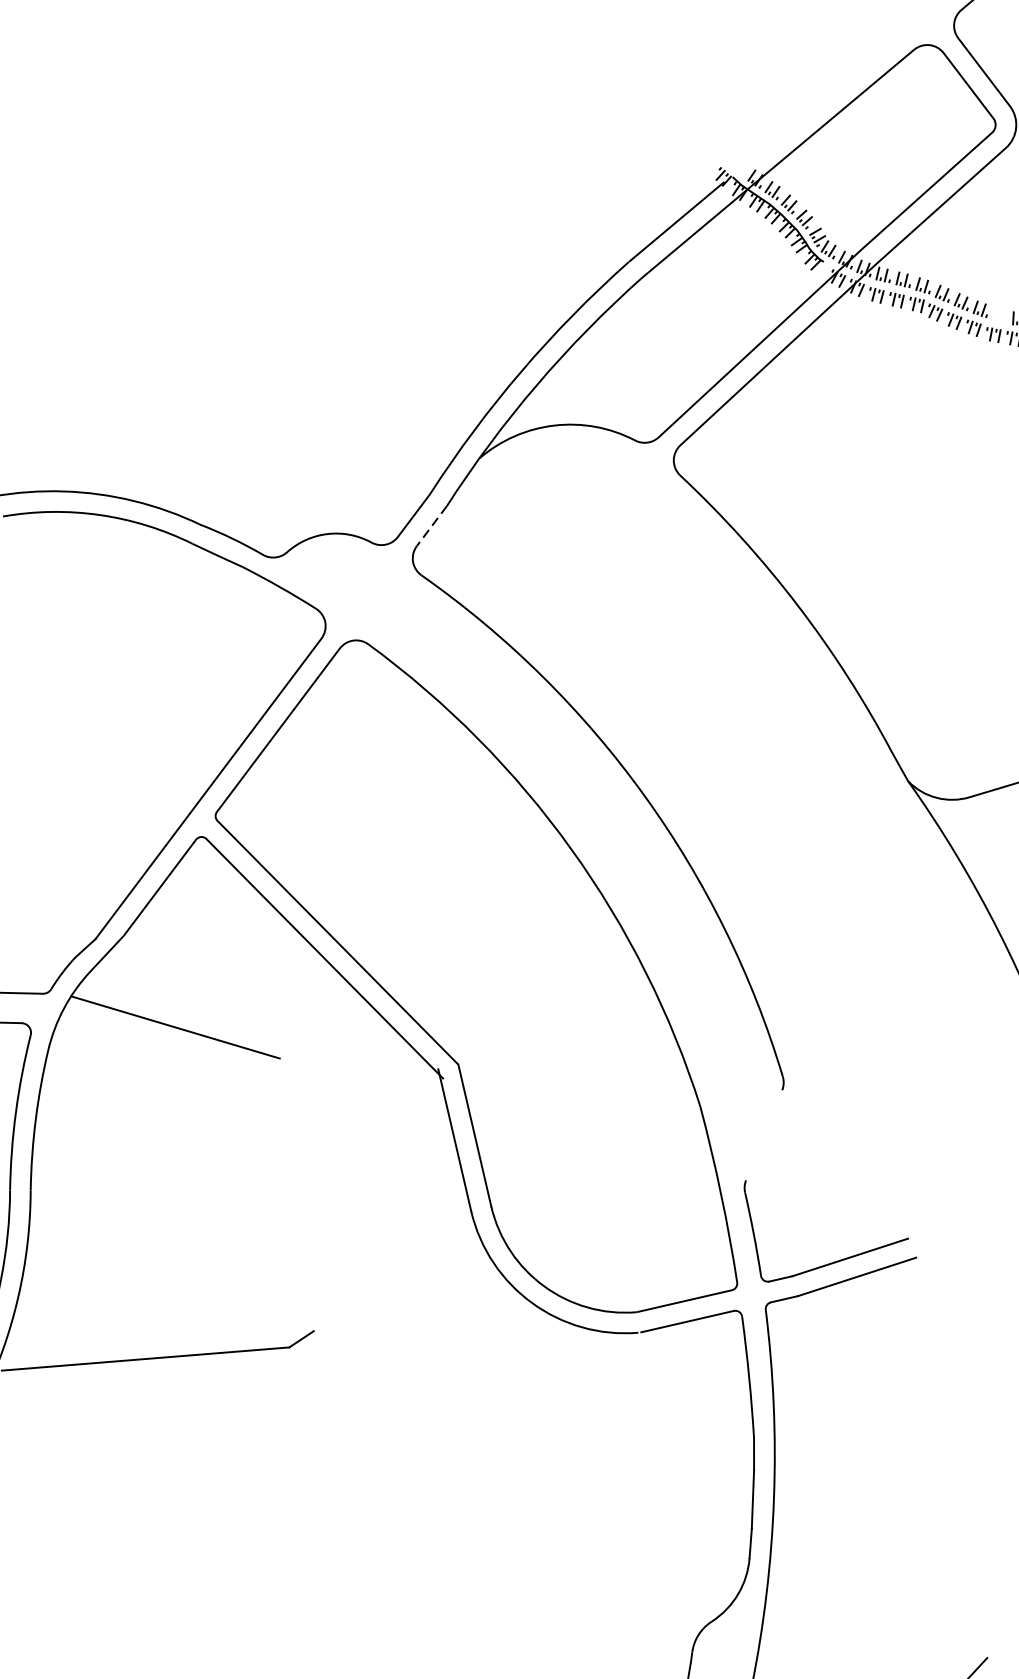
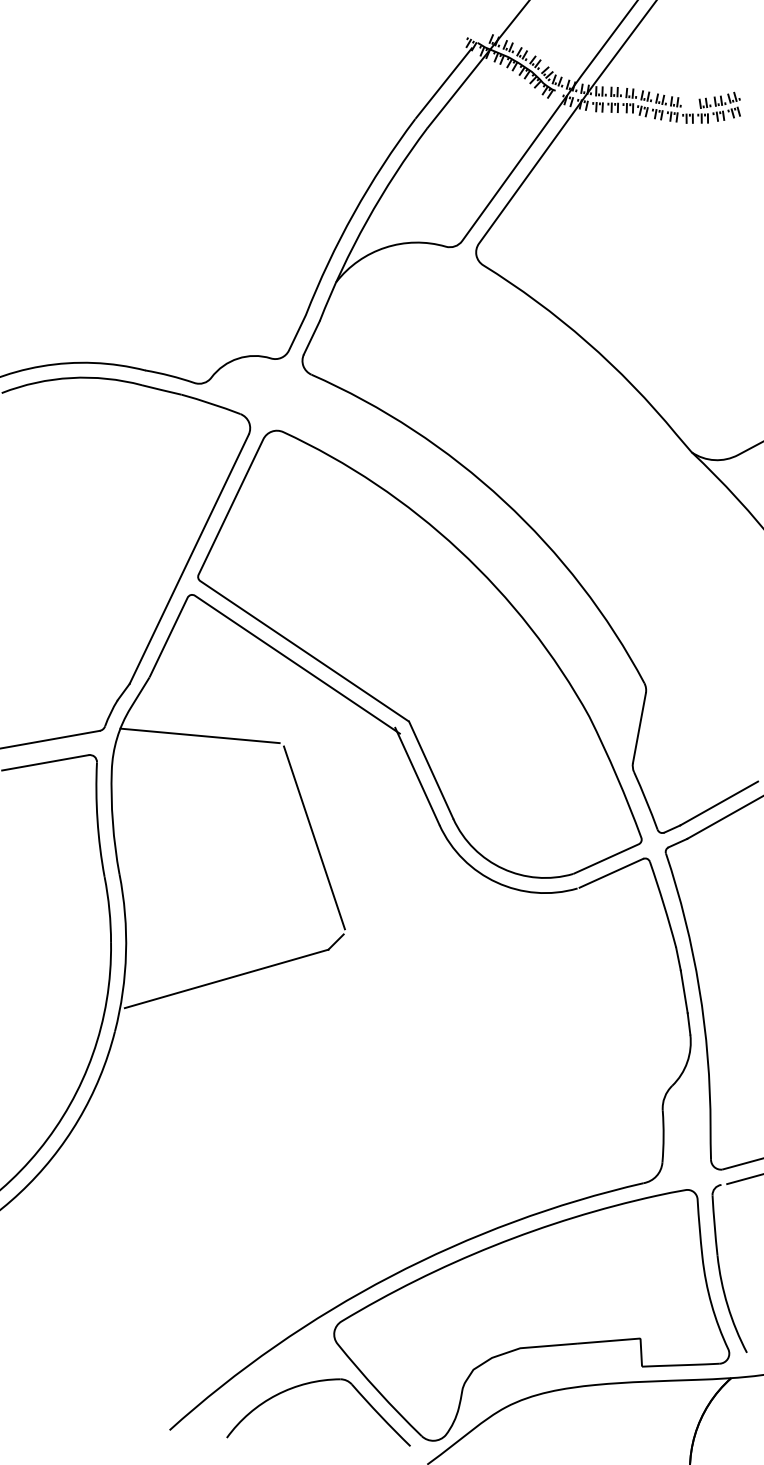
line: (431, 526) -> (311, 338), dashed -> solid
line: (762, 1135) -> (638, 728), added
line: (299, 1193) -> (313, 837), added

